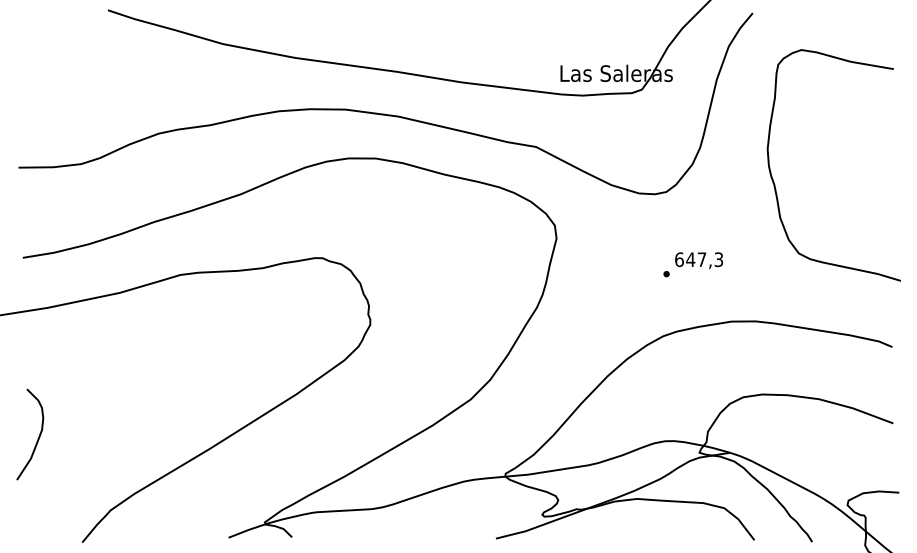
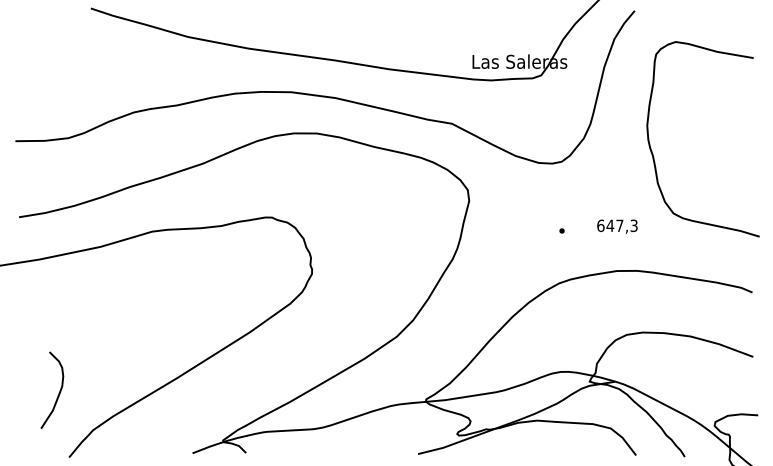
text: (699, 260) -> (617, 226), moved
curve: (38, 434) -> (59, 390), moved

